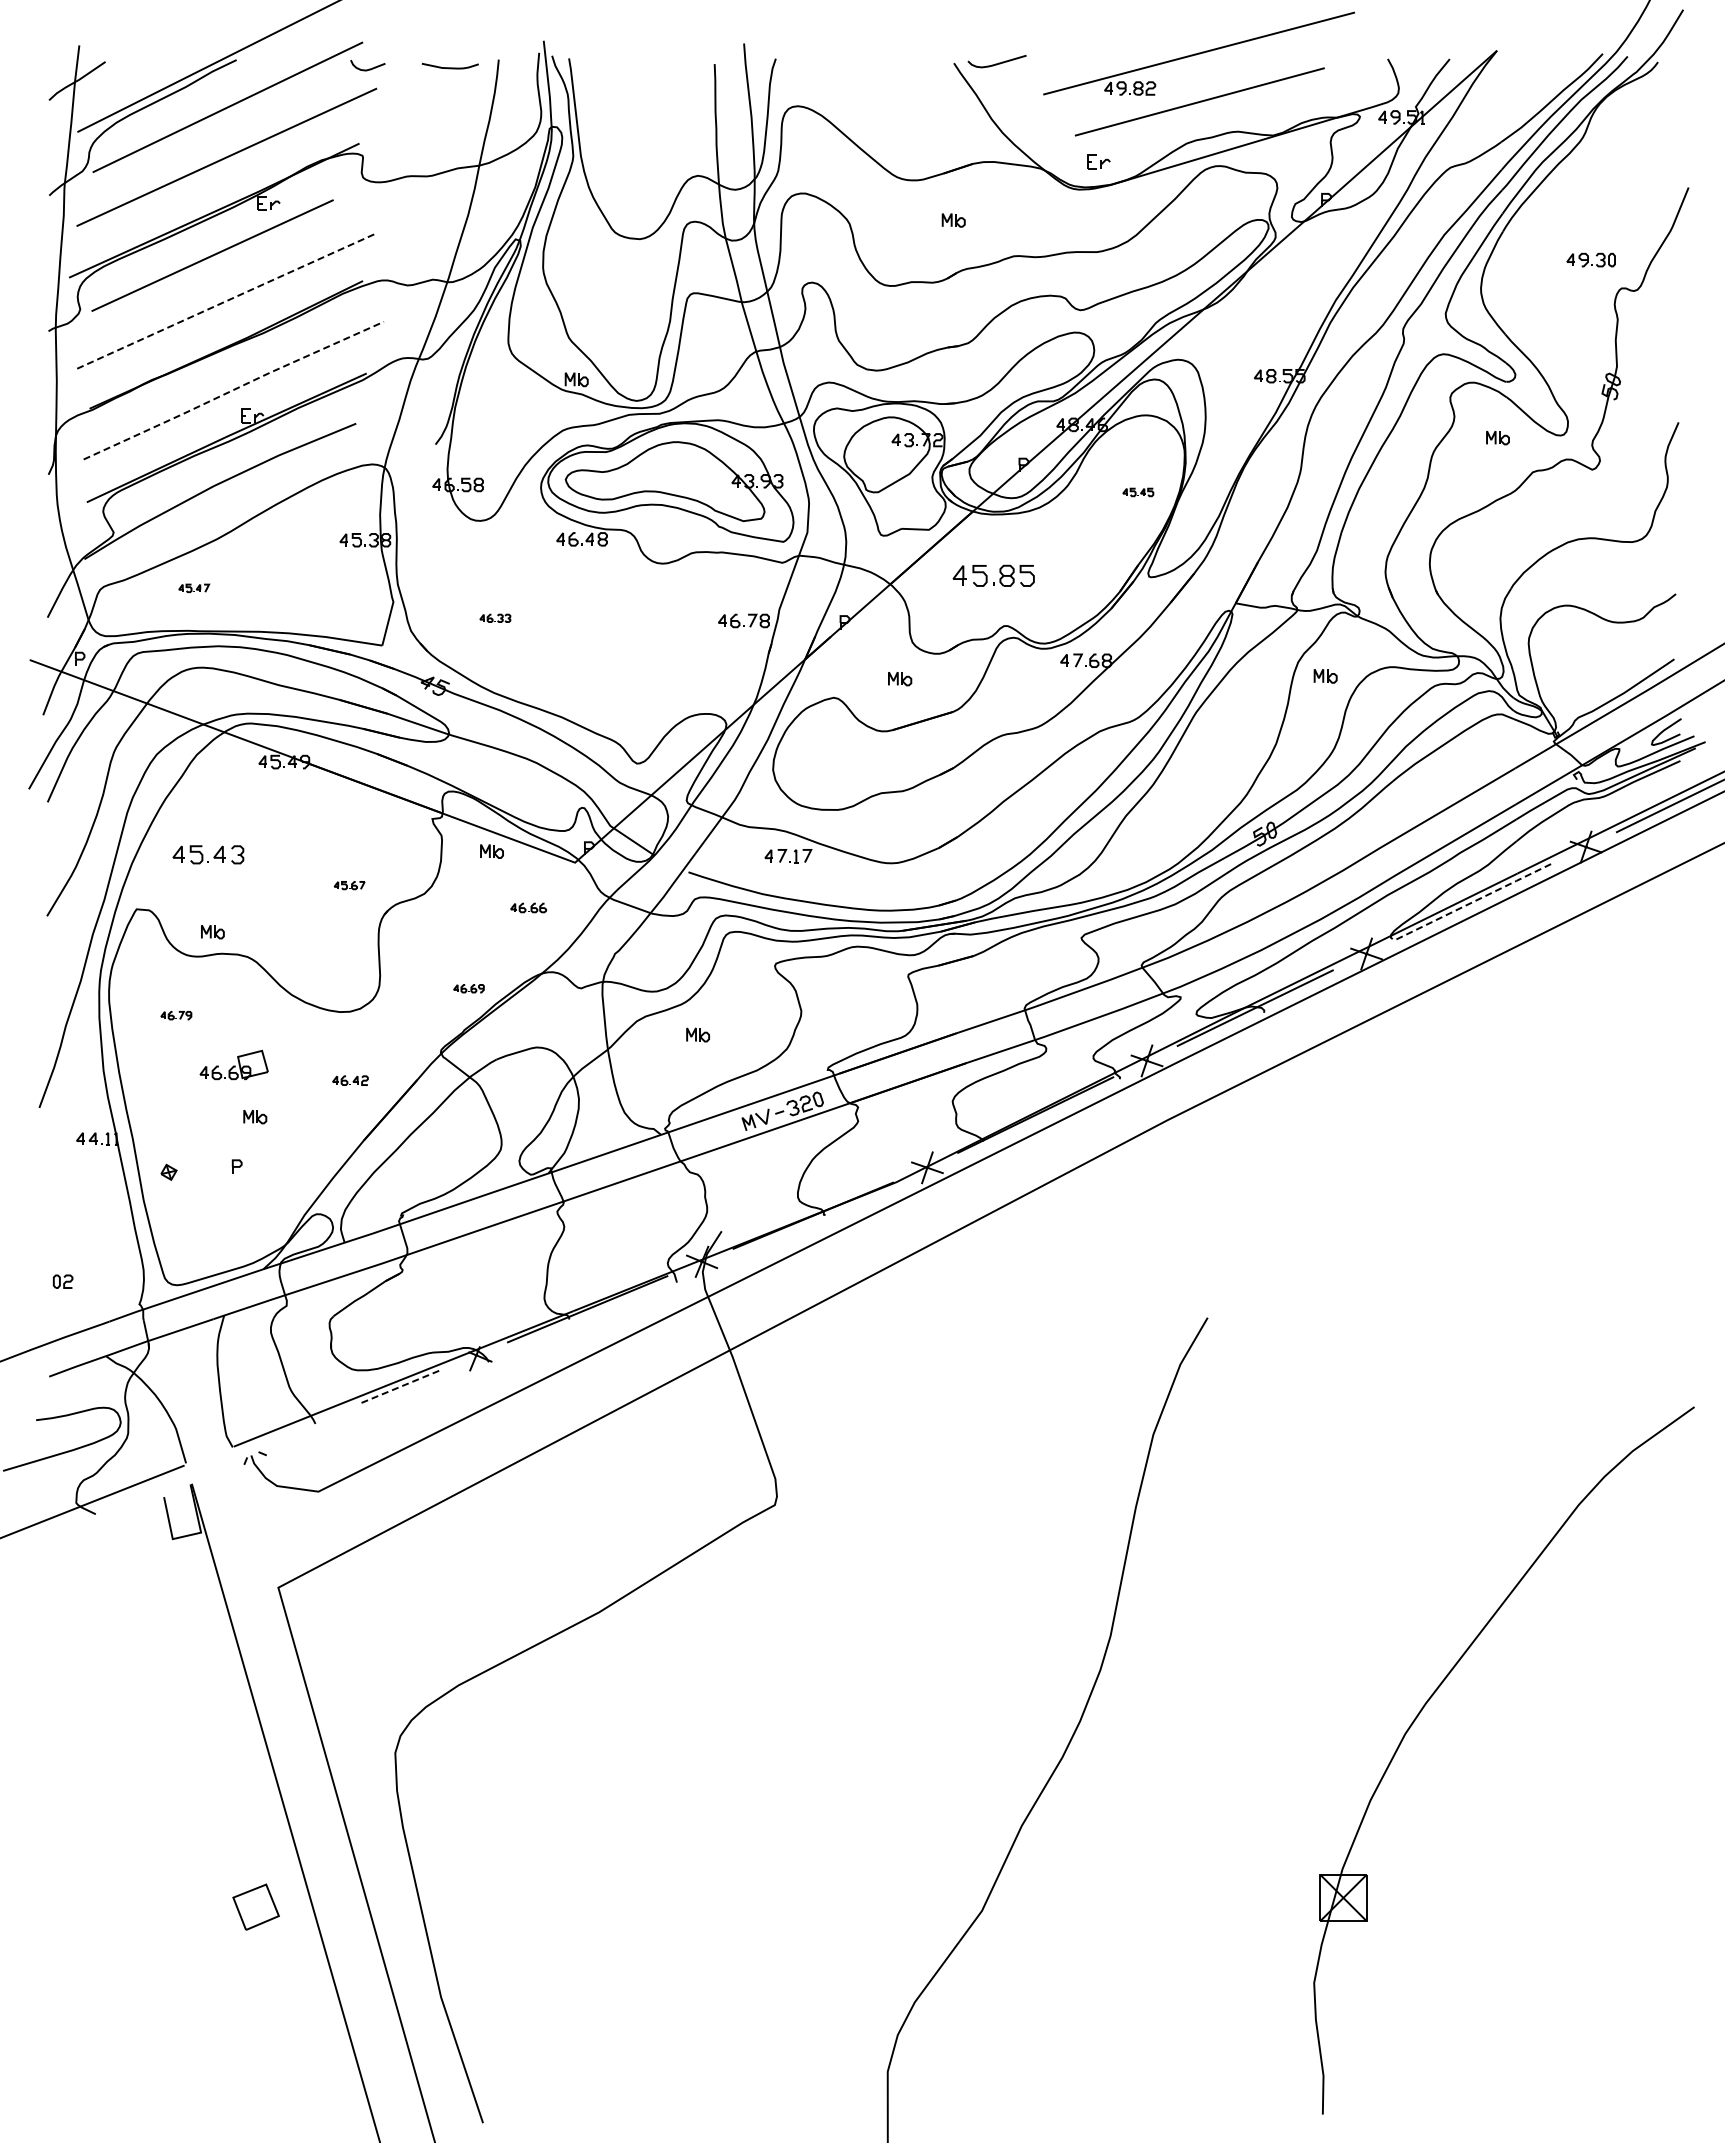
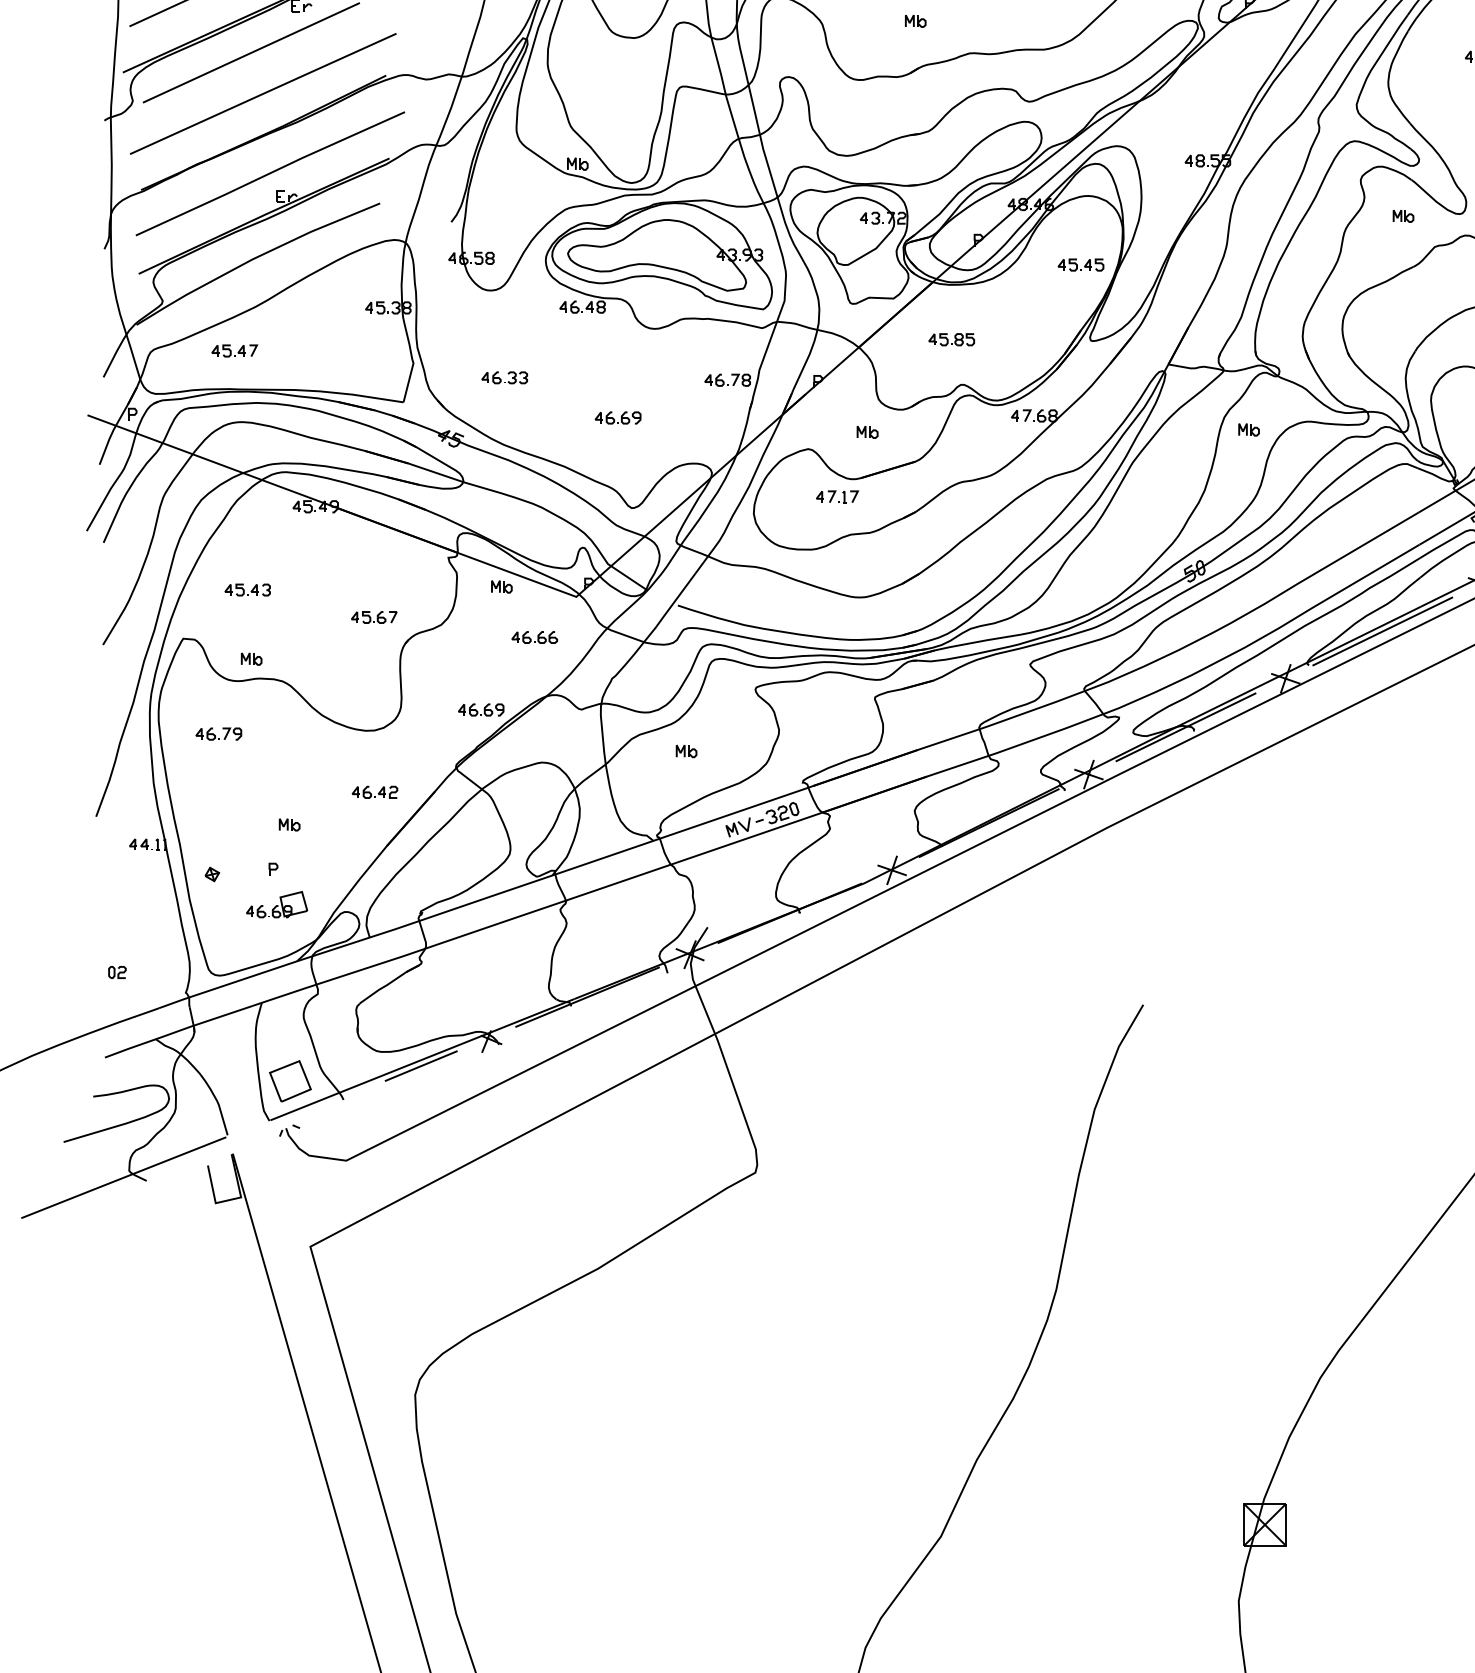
line: (226, 300) -> (263, 93), dashed -> solid
line: (233, 390) -> (270, 173), dashed -> solid
part: (1138, 492) -> (1081, 265), size x1.67
part: (993, 575) -> (951, 339), size x0.62
part: (194, 588) -> (235, 351), size x1.67
part: (495, 618) -> (504, 378), size x1.67
part: (621, 662) -> (617, 417), added
part: (208, 855) -> (247, 590), size x0.71
part: (788, 856) -> (837, 497), moved
part: (349, 885) -> (374, 617), size x1.67
line: (1475, 901) -> (1383, 631), dashed -> solid
part: (528, 907) -> (534, 637), size x1.43
part: (468, 988) -> (480, 709), size x1.67
part: (176, 1015) -> (219, 733), size x1.67
part: (233, 1064) -> (276, 904), moved
part: (350, 1080) -> (375, 792), size x1.43
line: (402, 1386) -> (421, 1066), dashed -> solid
part: (255, 1906) -> (289, 1080), moved

